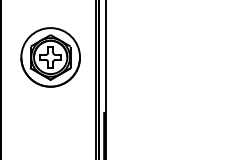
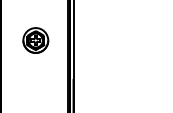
part: (50, 57) -> (35, 40), size x0.6

